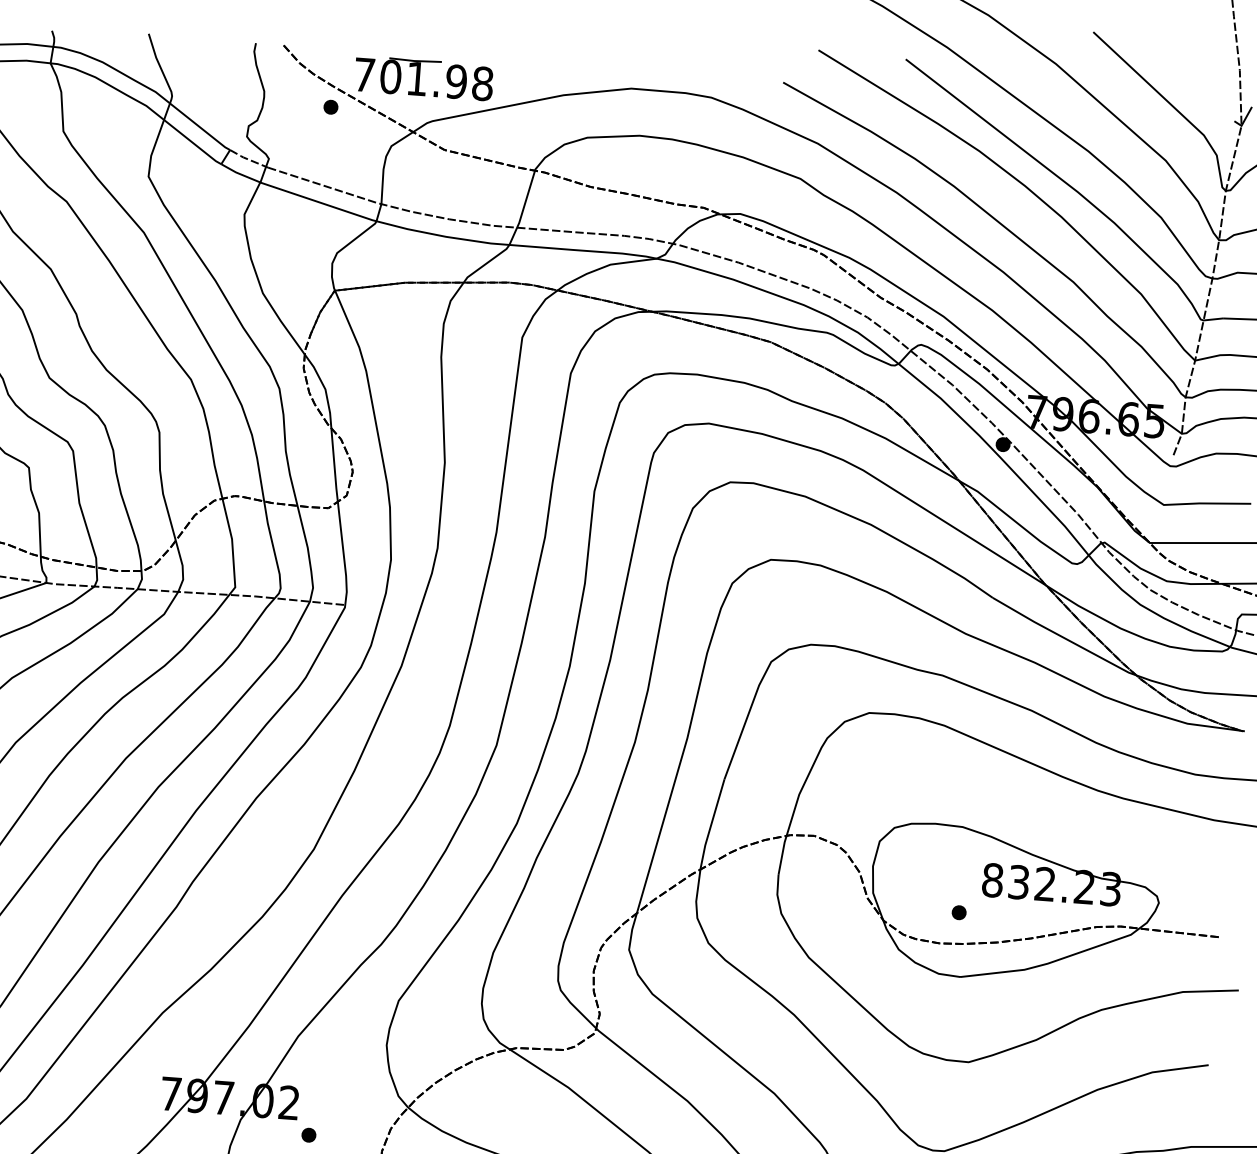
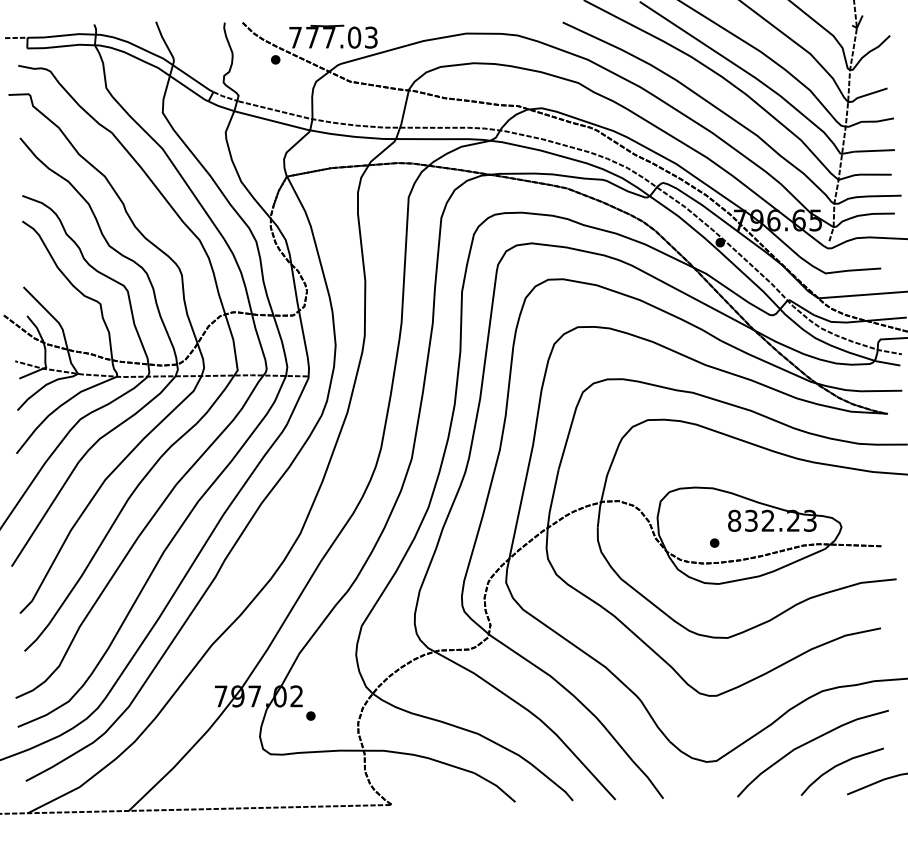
text: (436, 80) -> (341, 37), 701.98 -> 777.03

